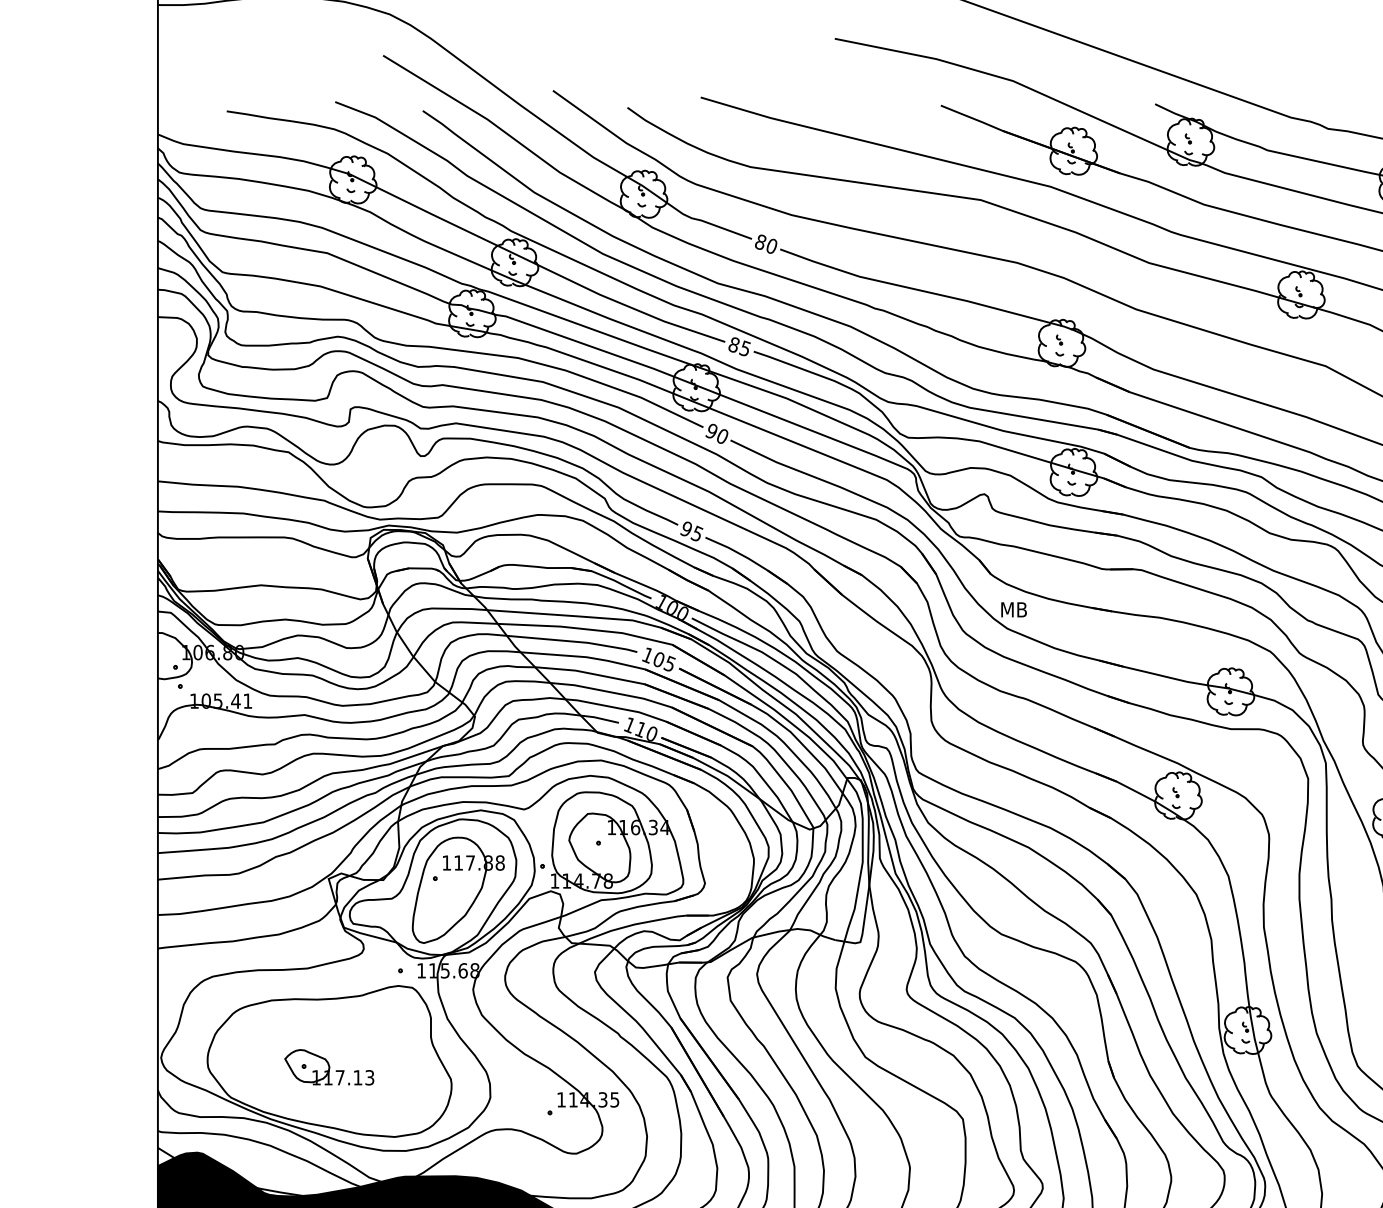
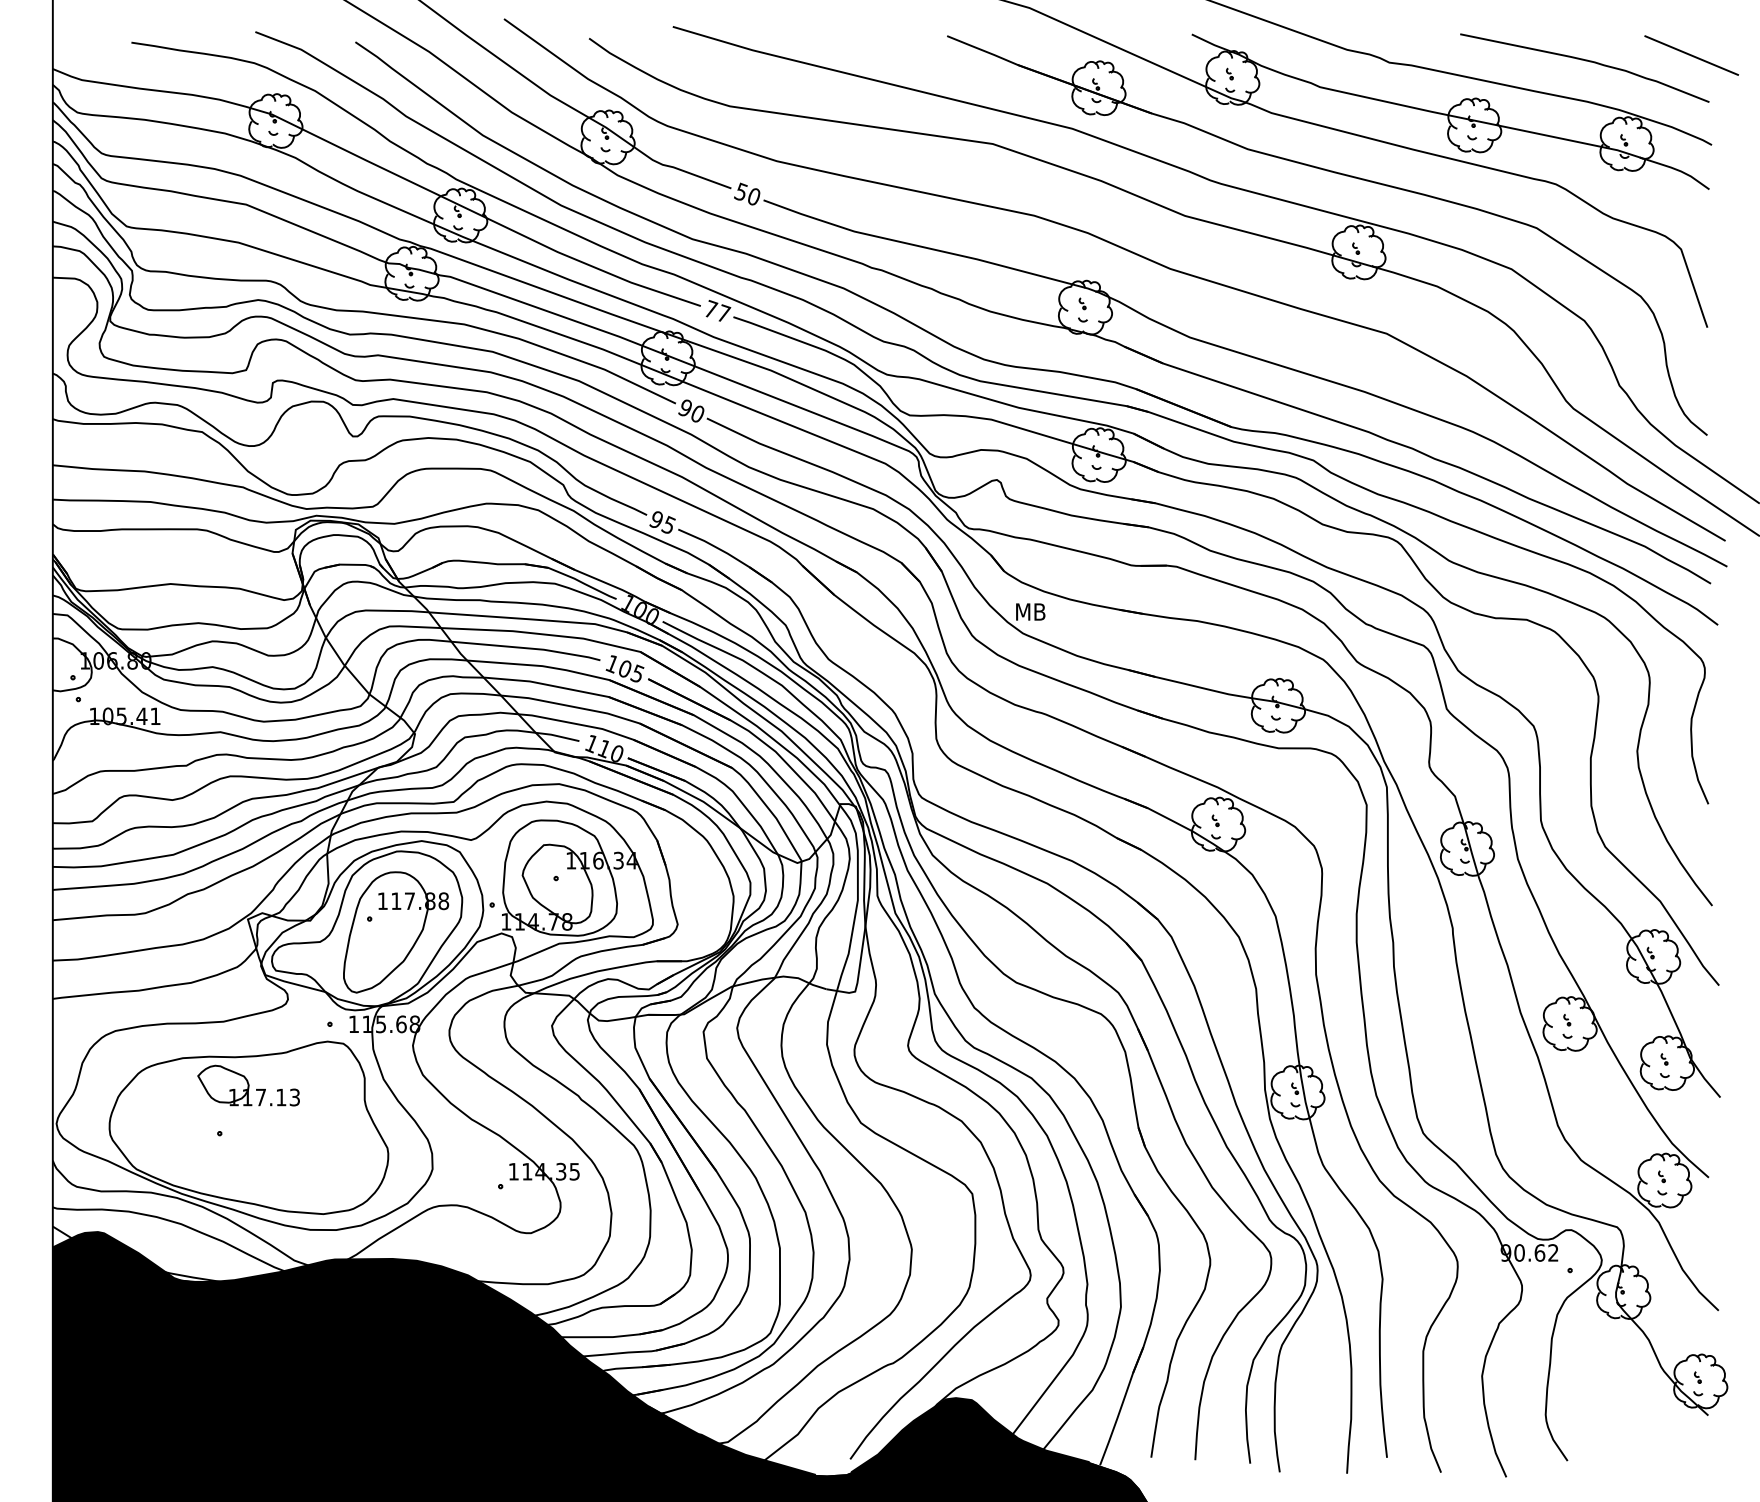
text: (759, 241) -> (740, 191), 80 -> 50
text: (739, 345) -> (717, 310), 85 -> 77
part: (329, 1067) -> (248, 1085), moved

